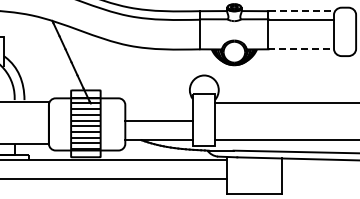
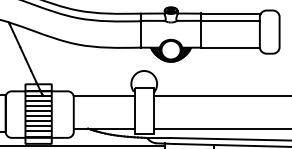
line: (302, 11) -> (231, 13), dashed -> solid
line: (301, 49) -> (230, 47), dashed -> solid
line: (159, 121) -> (104, 95), moved

